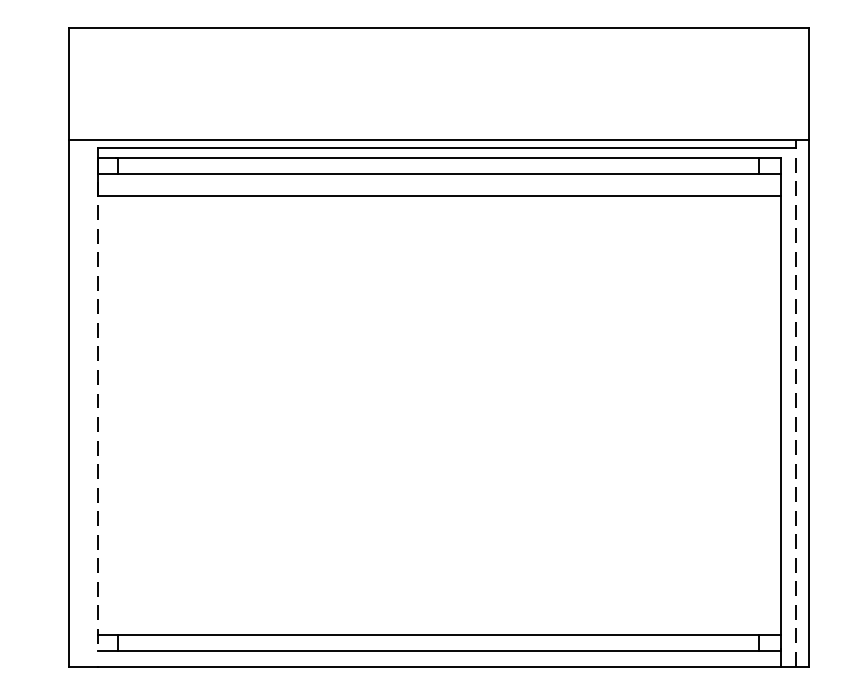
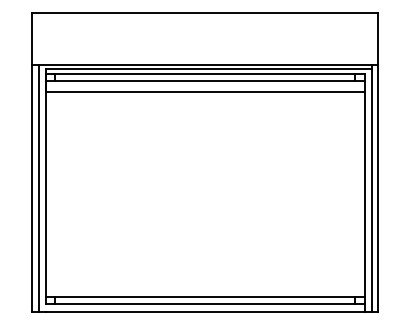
line: (795, 401) -> (371, 187), dashed -> solid
line: (82, 403) -> (38, 188), added
line: (97, 405) -> (45, 189), dashed -> solid

